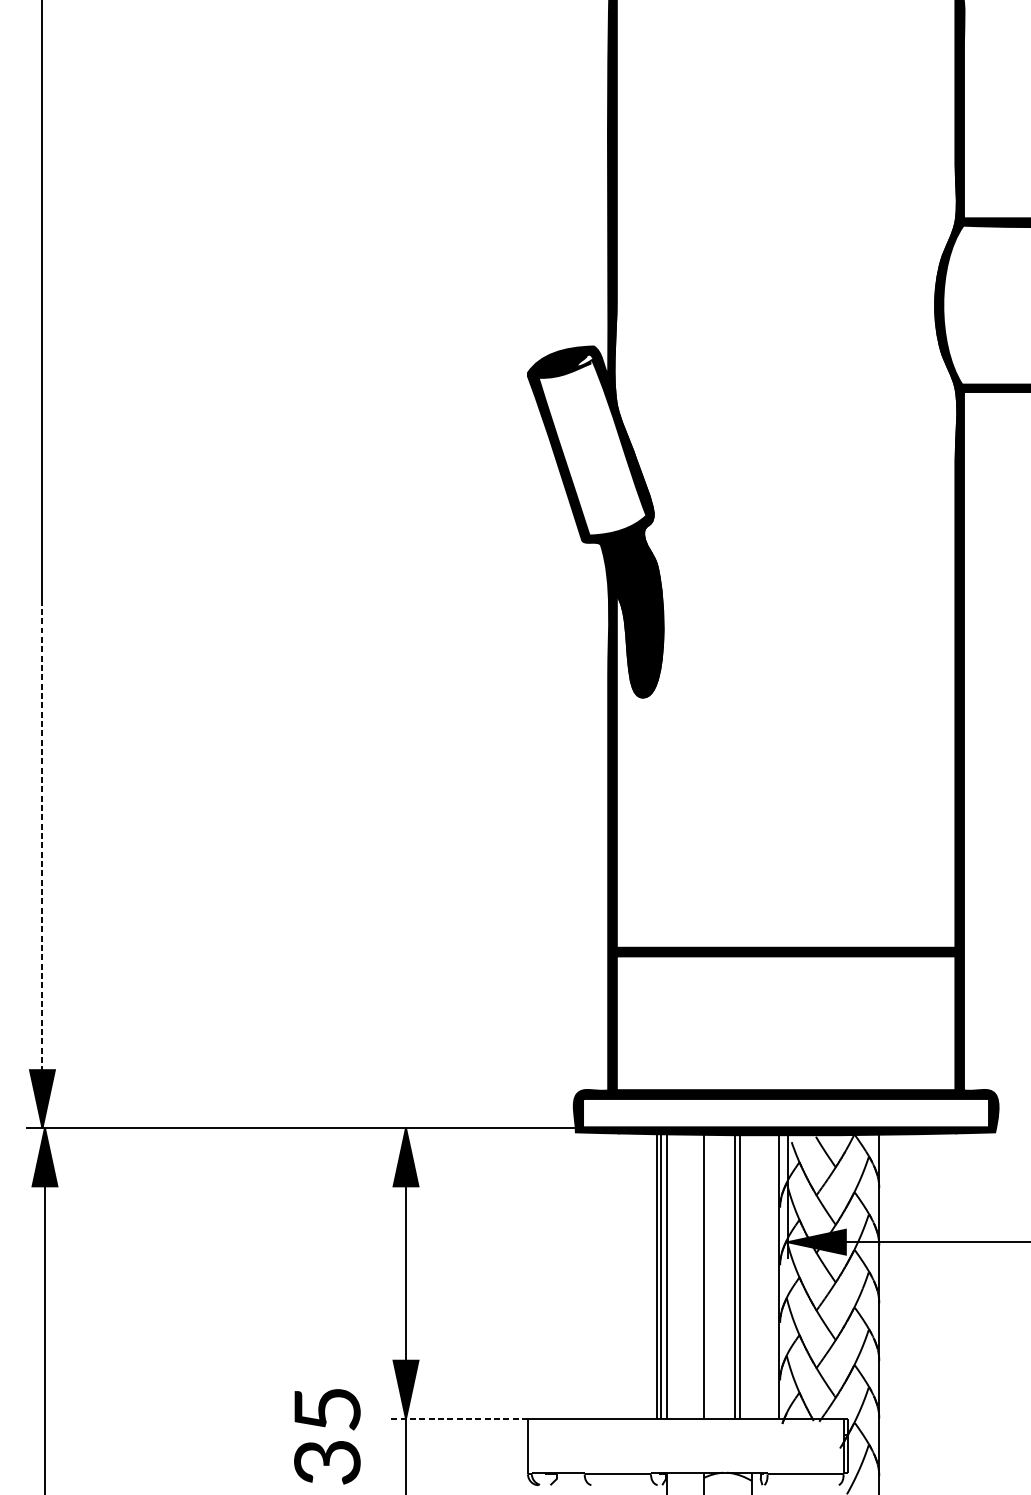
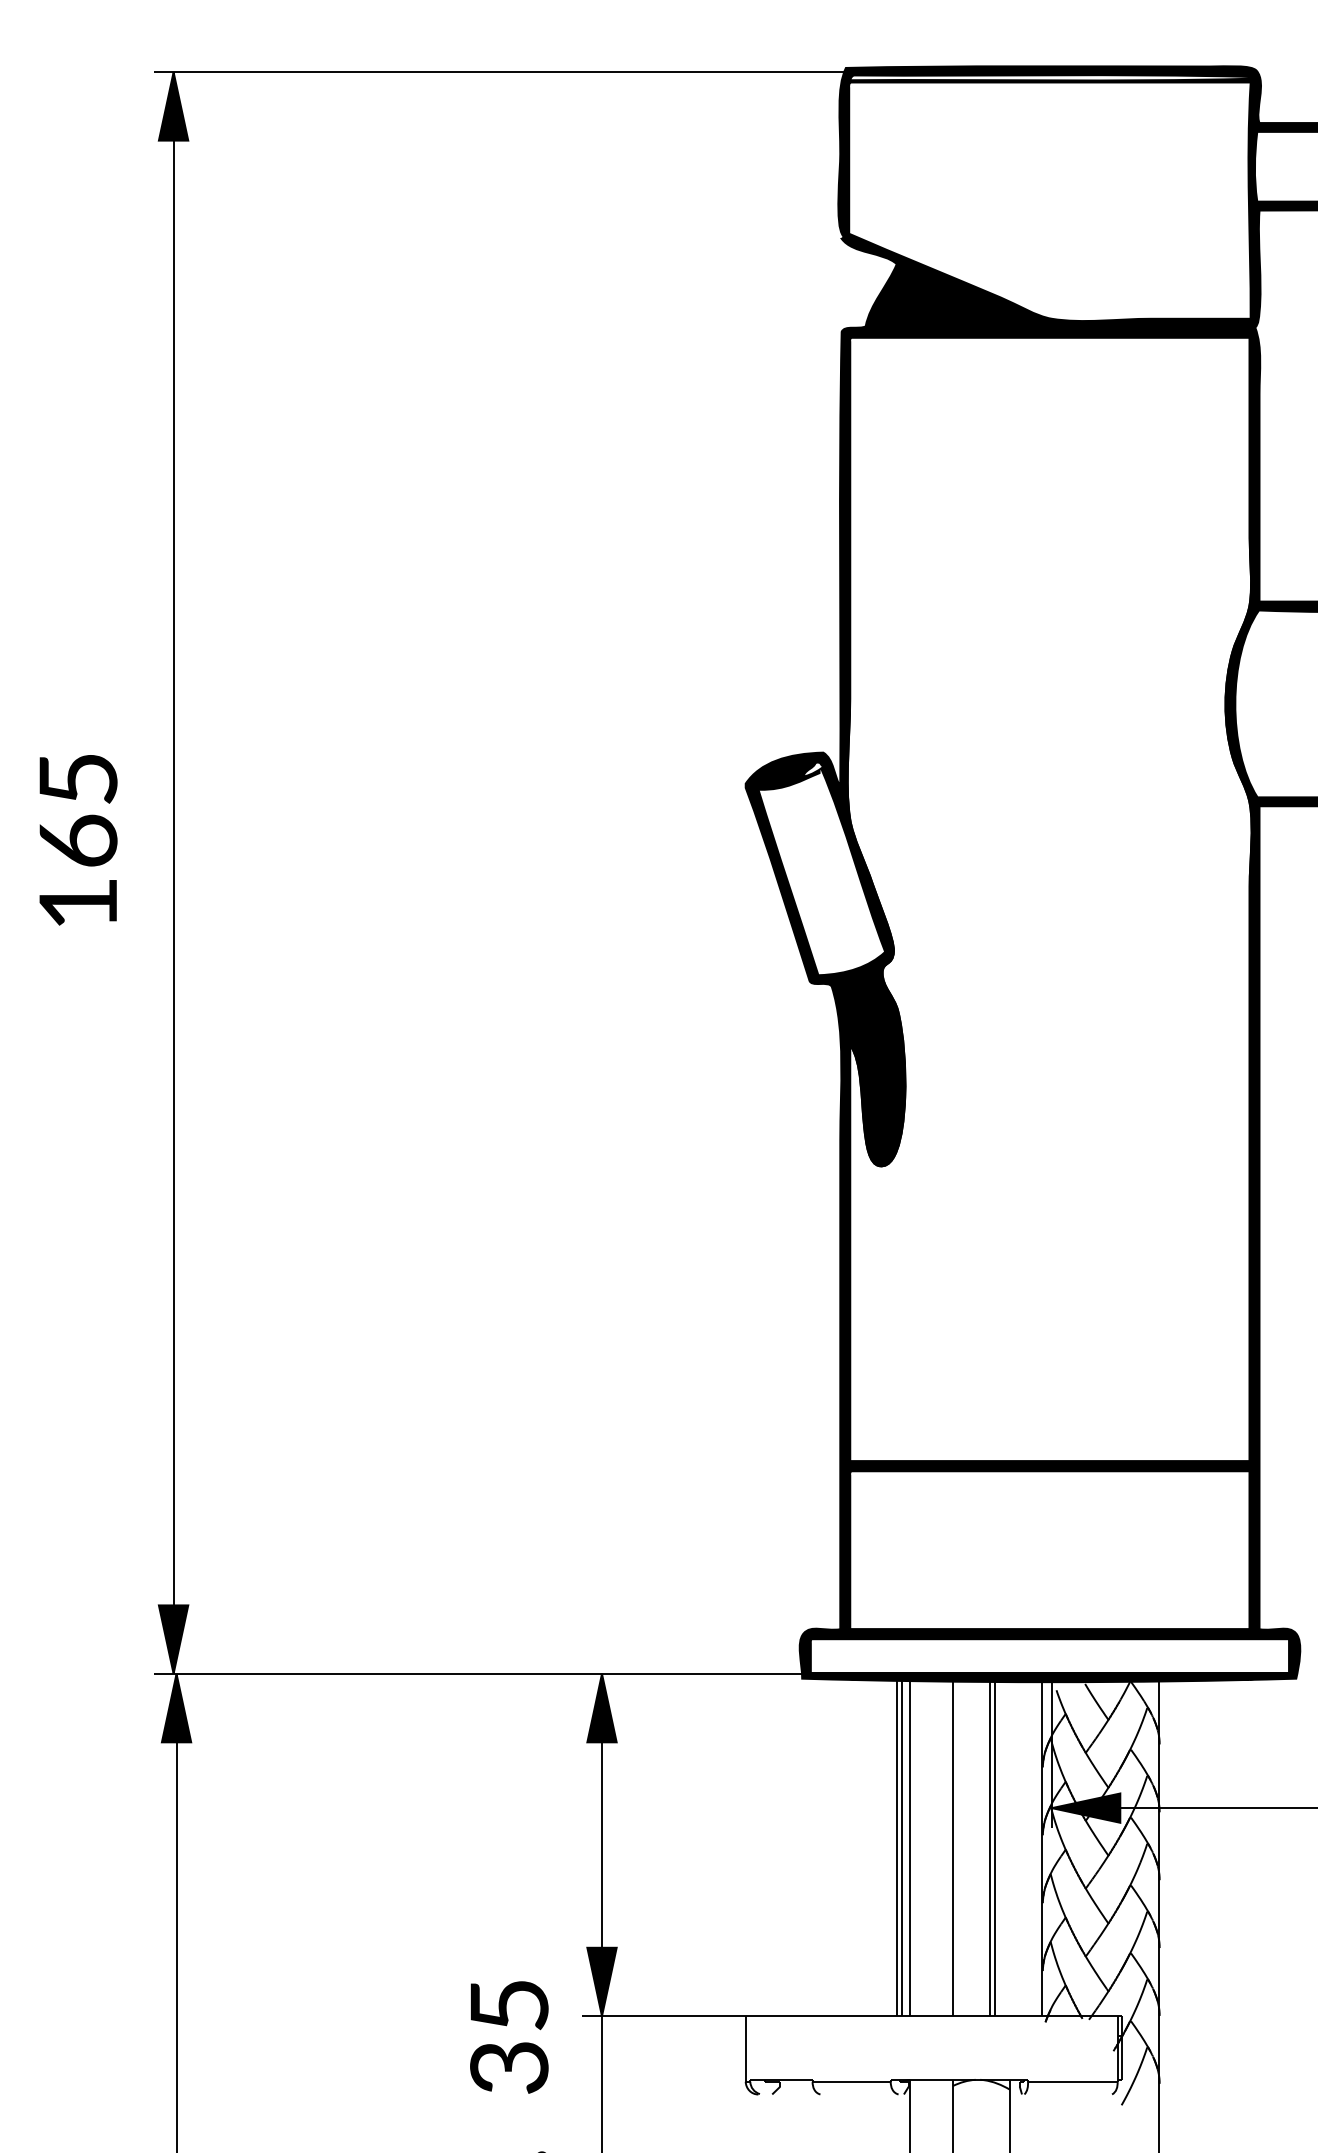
line: (42, 867) -> (173, 1366), dashed -> solid
line: (459, 1419) -> (664, 2016), dashed -> solid

